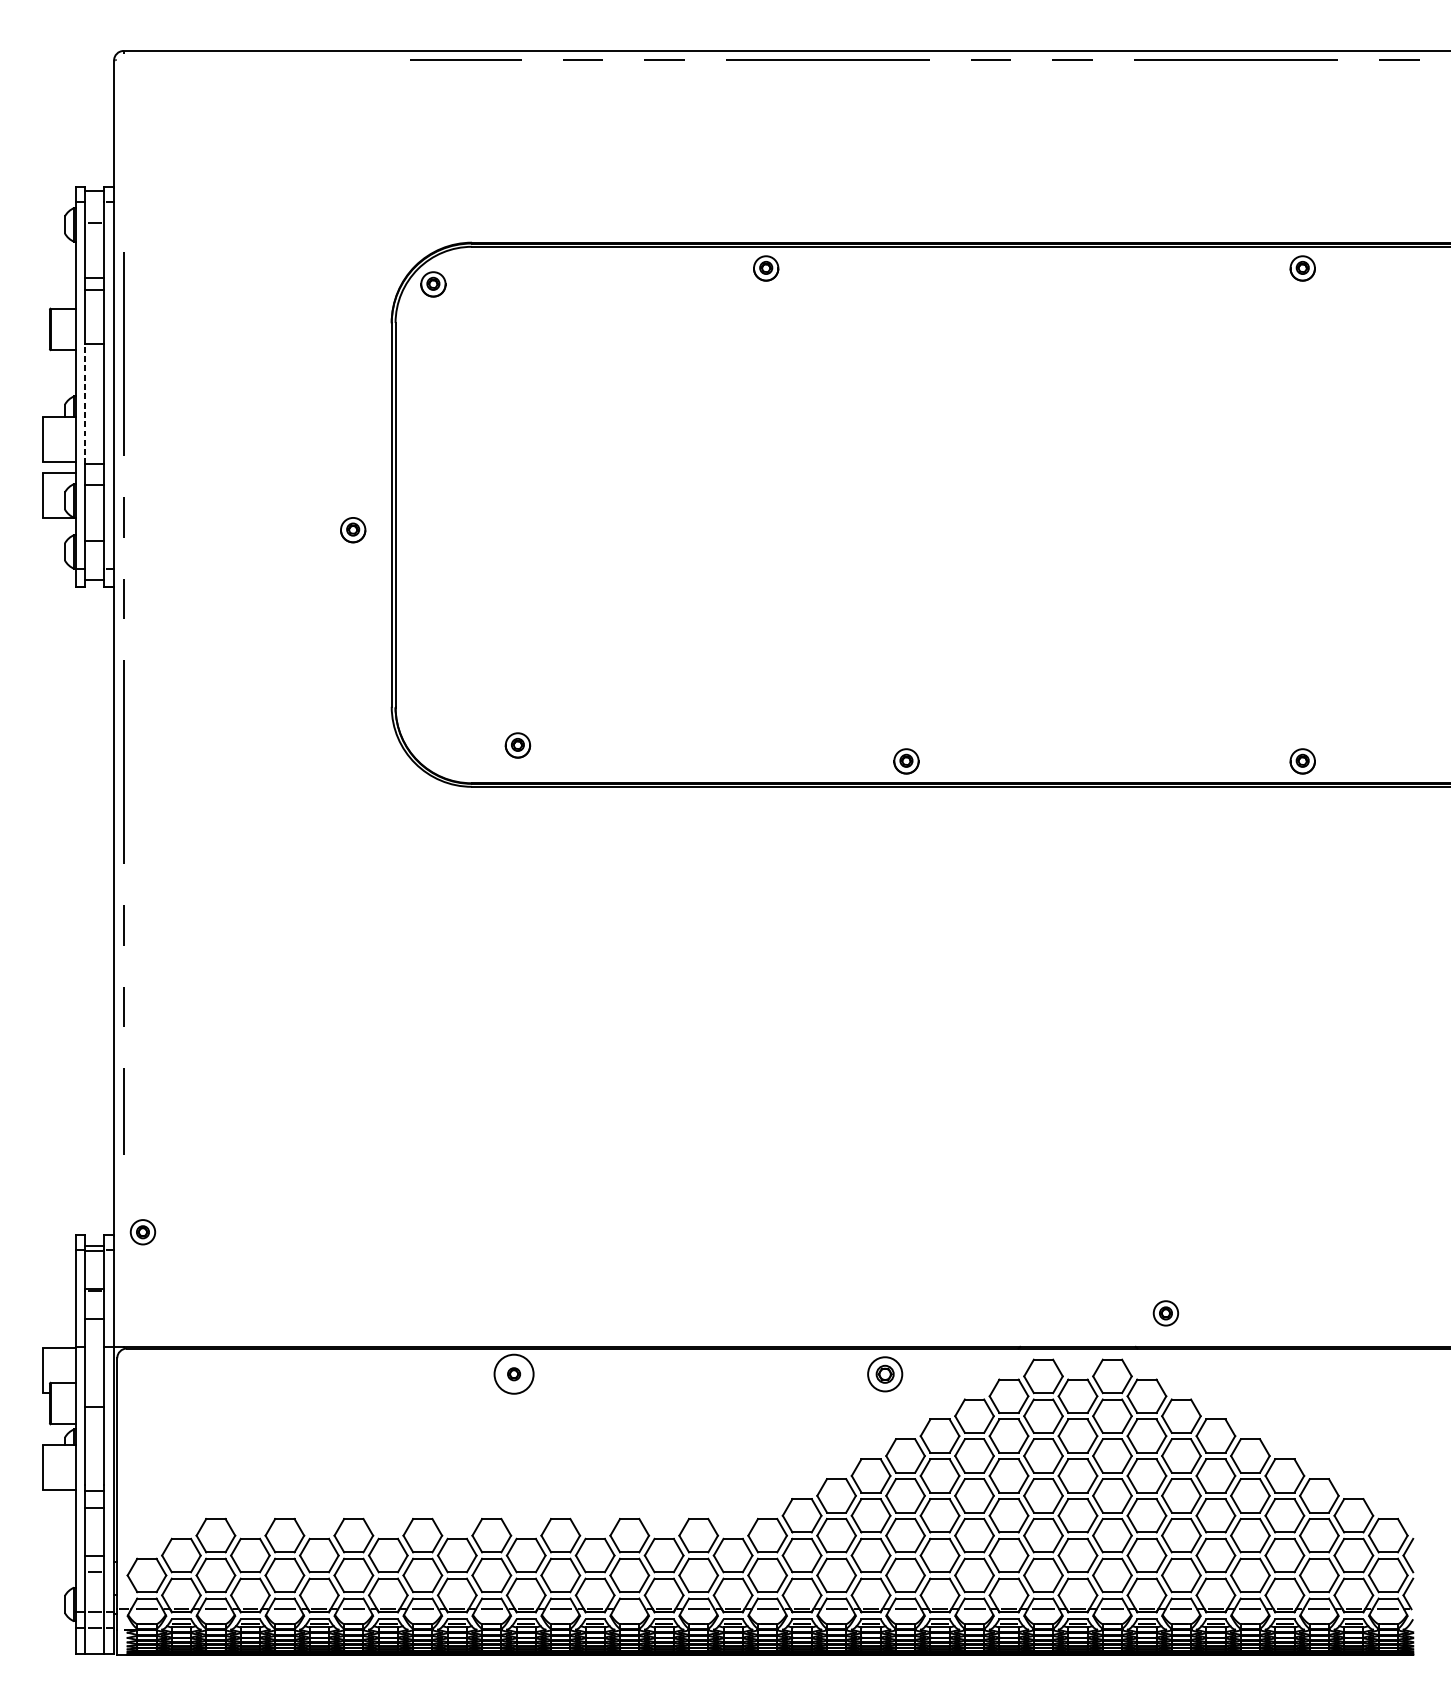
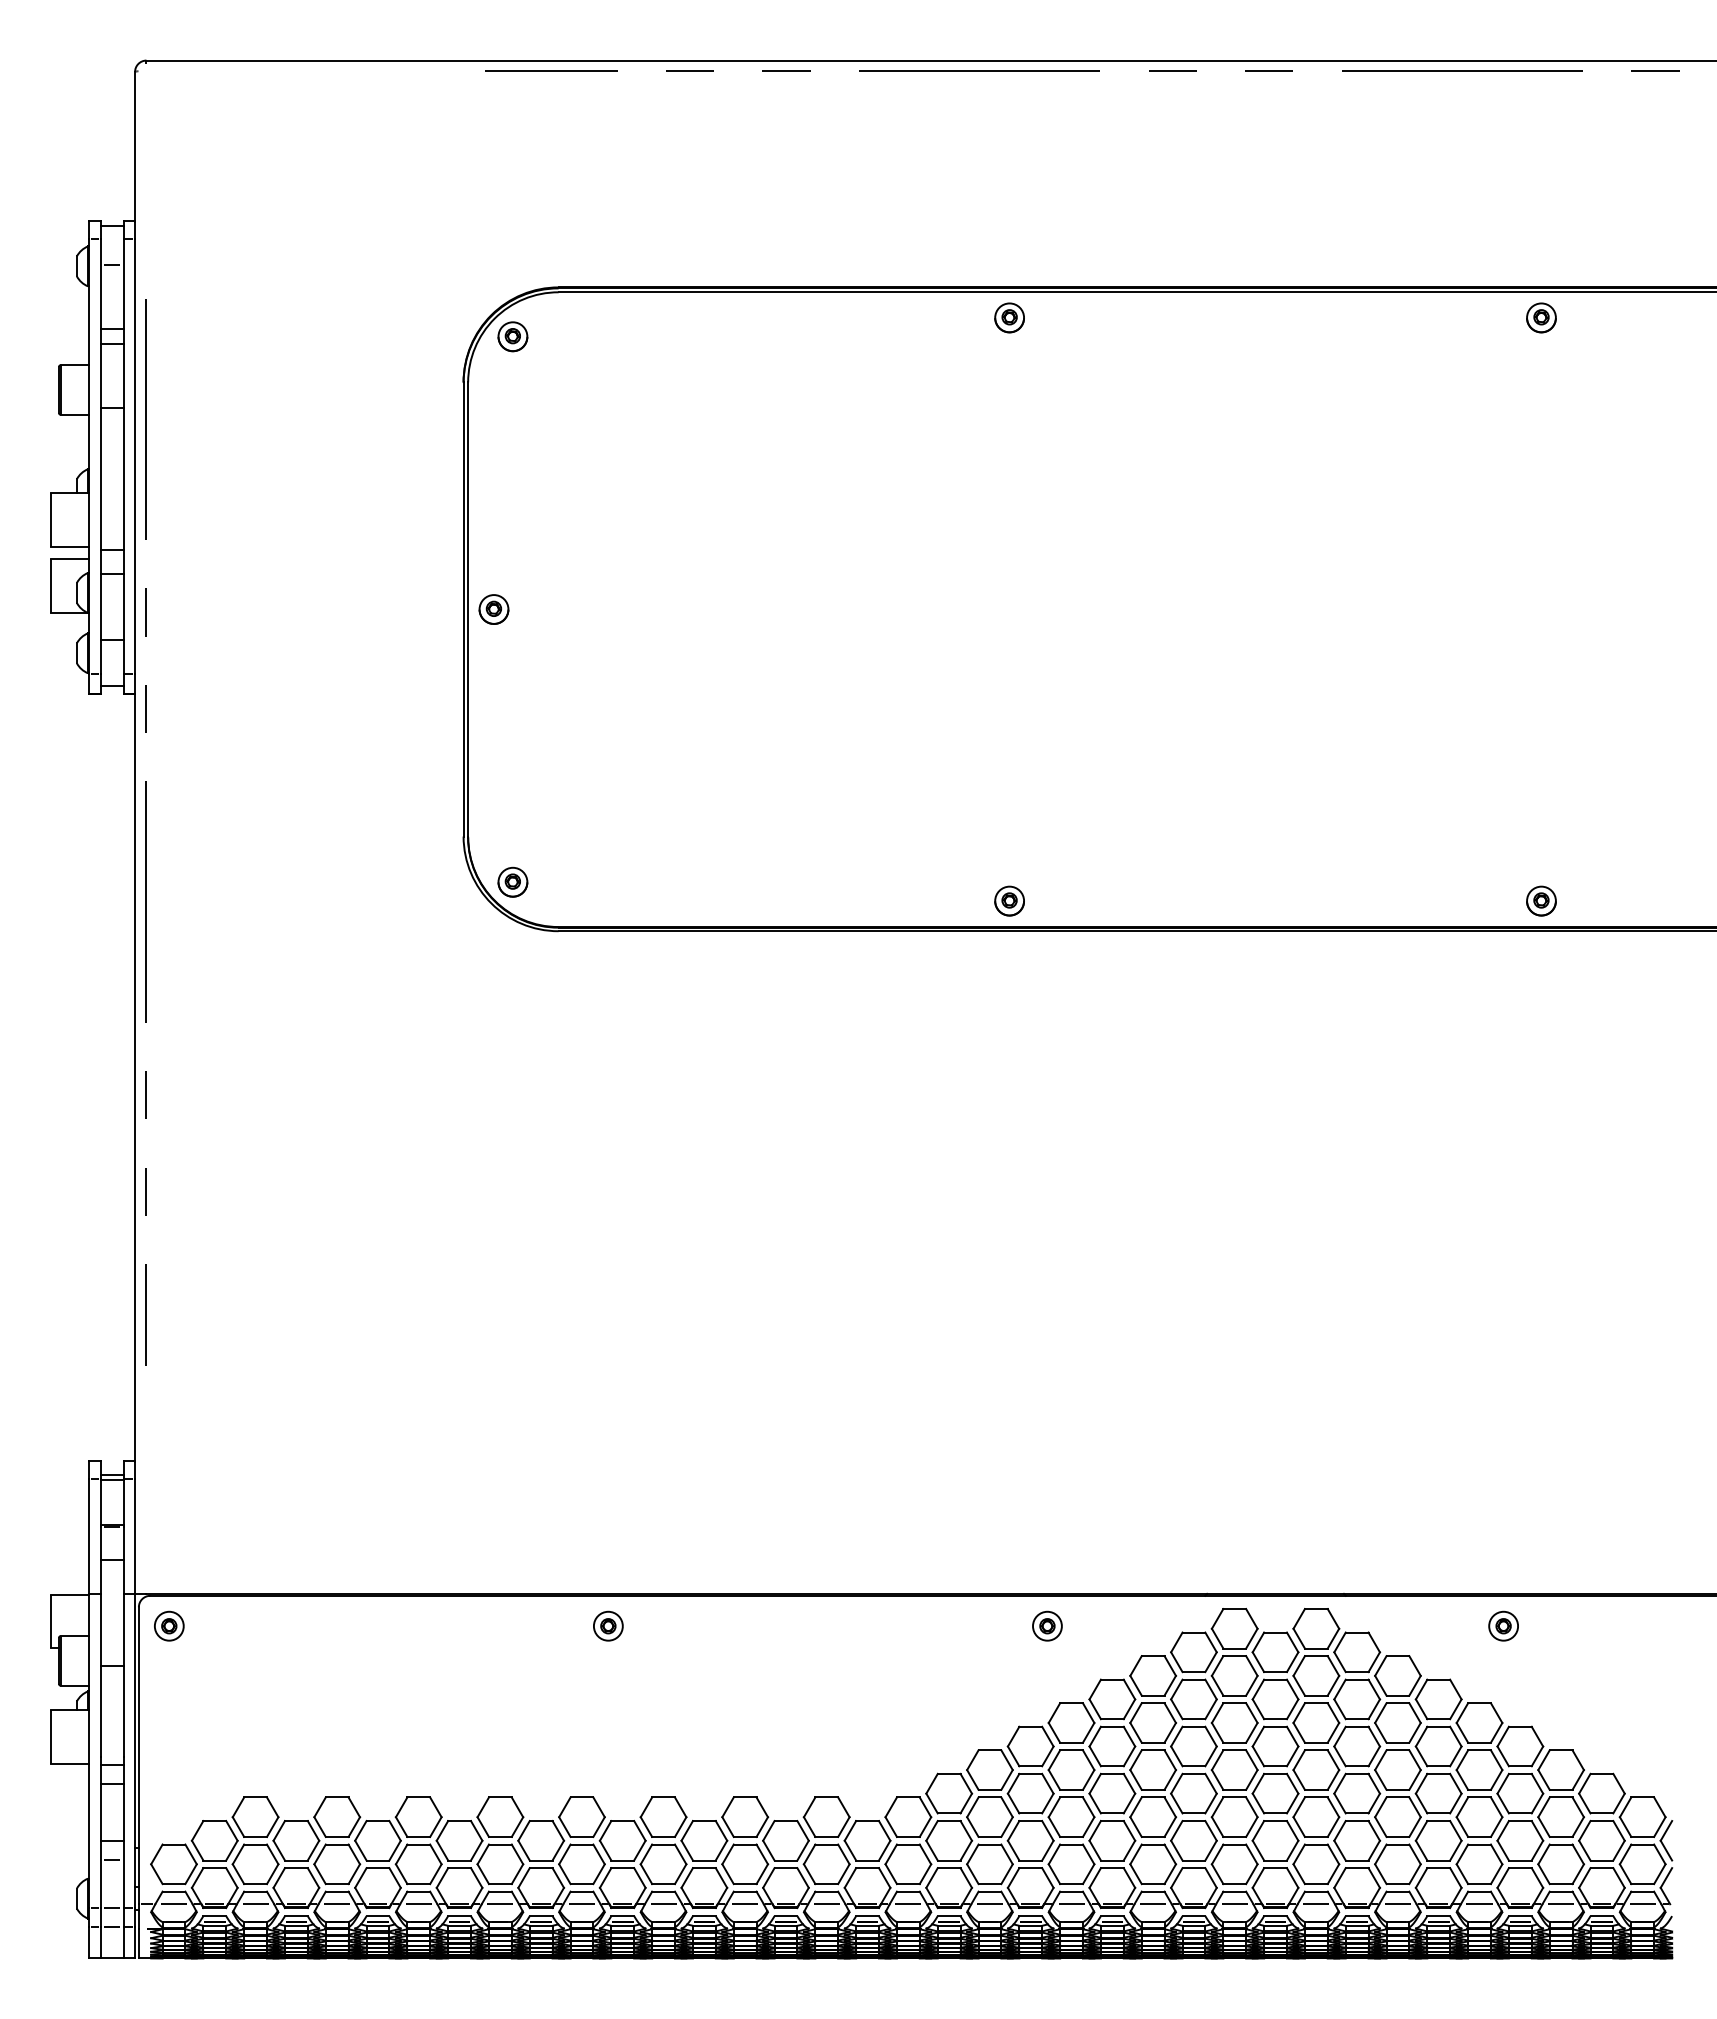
part: (766, 268) -> (1009, 317), moved
line: (84, 404) -> (100, 478), dashed -> solid
part: (352, 530) -> (493, 609), moved
part: (517, 744) -> (512, 881), moved
part: (906, 760) -> (1009, 900), moved
part: (143, 1231) -> (169, 1625), moved
part: (1165, 1312) -> (1503, 1625), moved
circle: (513, 1373) -> (607, 1625), size x0.62
part: (885, 1373) -> (1047, 1625), size x0.71
line: (629, 1609) -> (745, 1904), added

